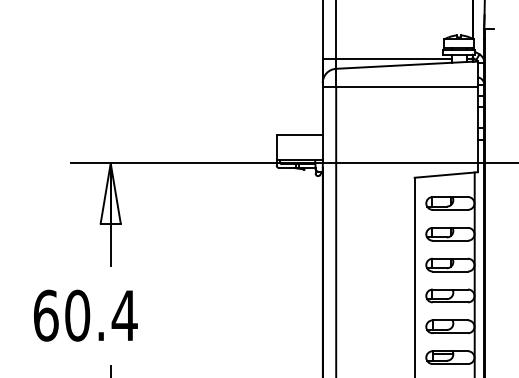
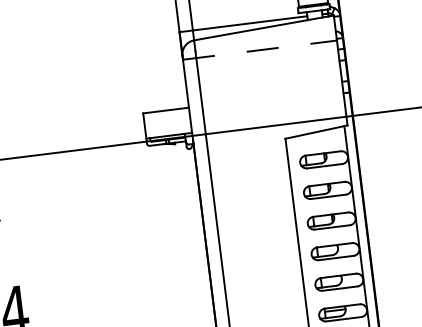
line: (400, 86) -> (260, 49), solid -> dashed

